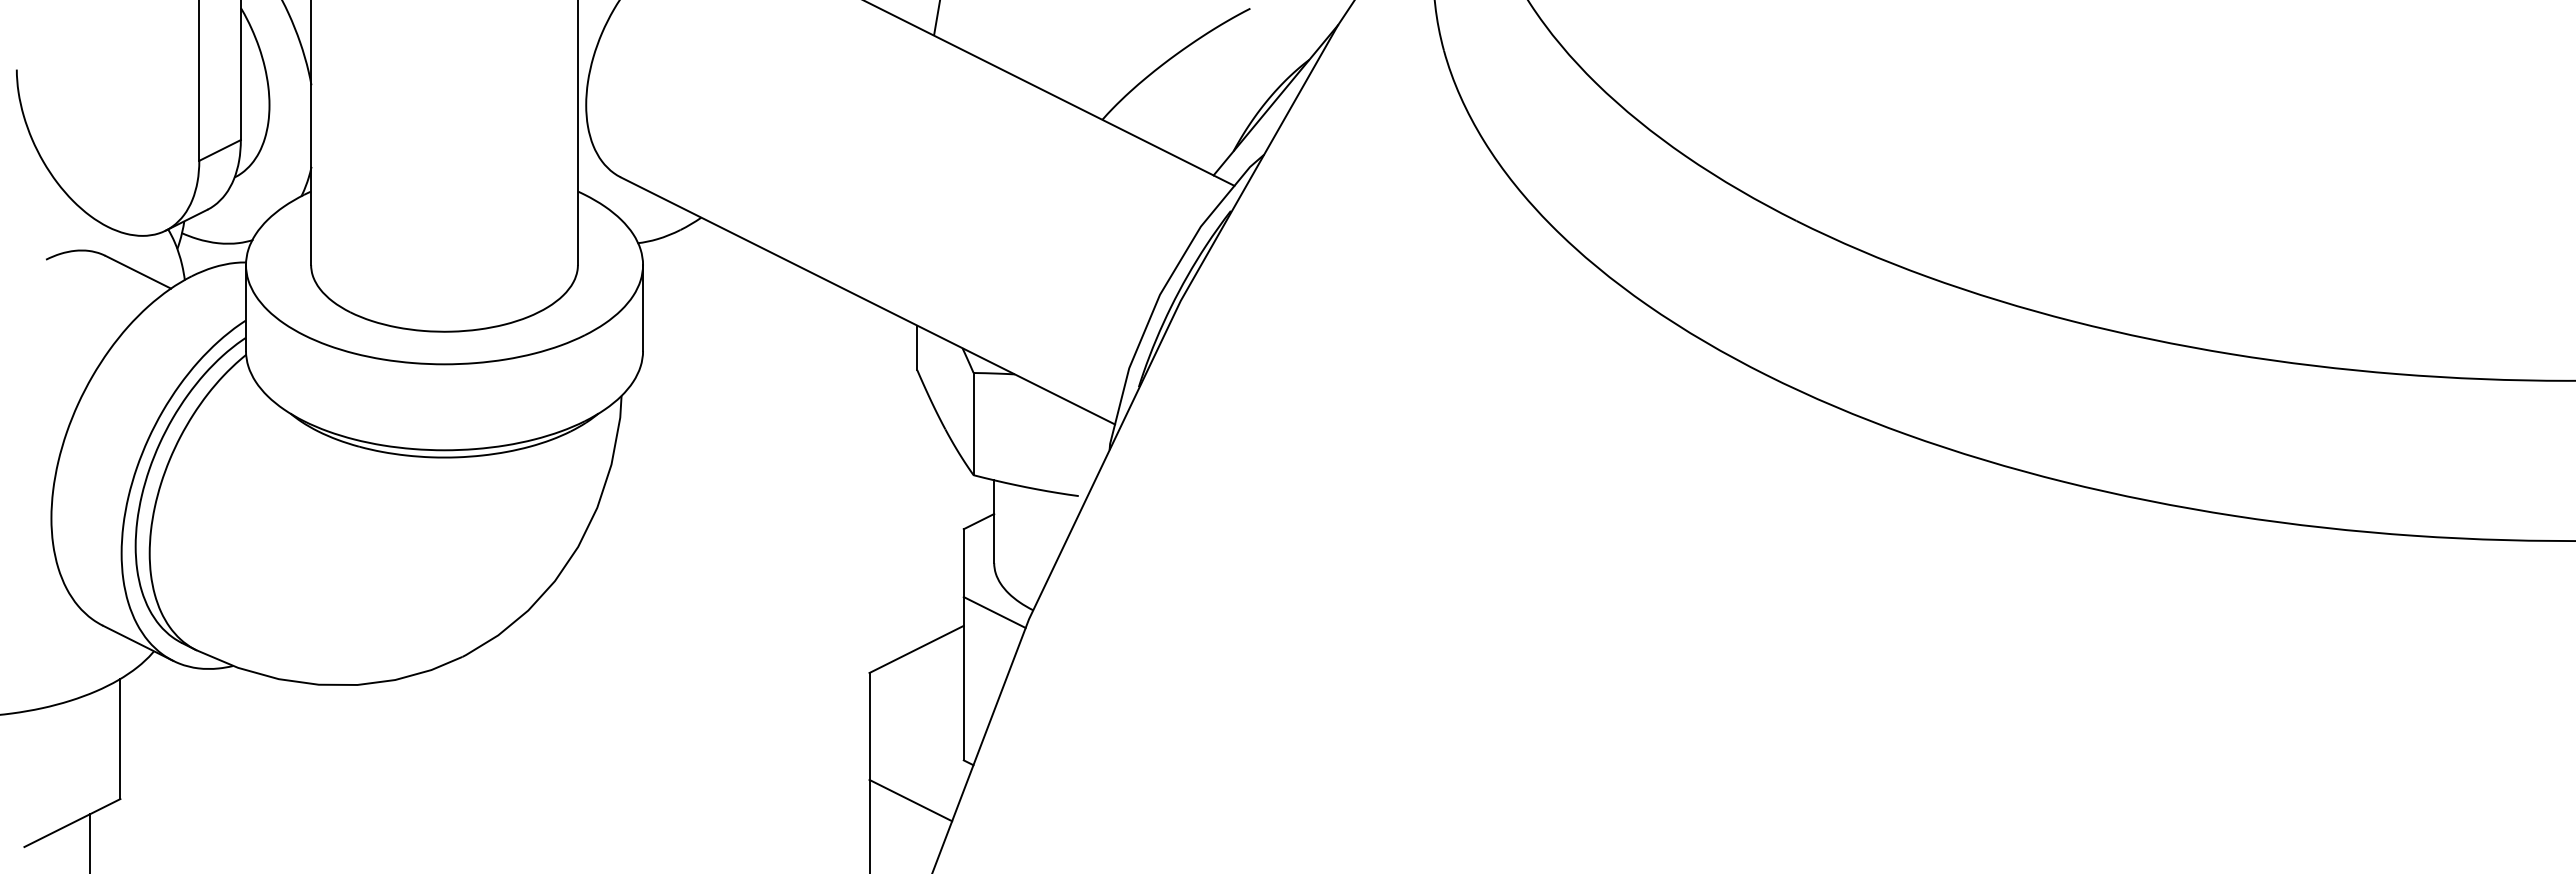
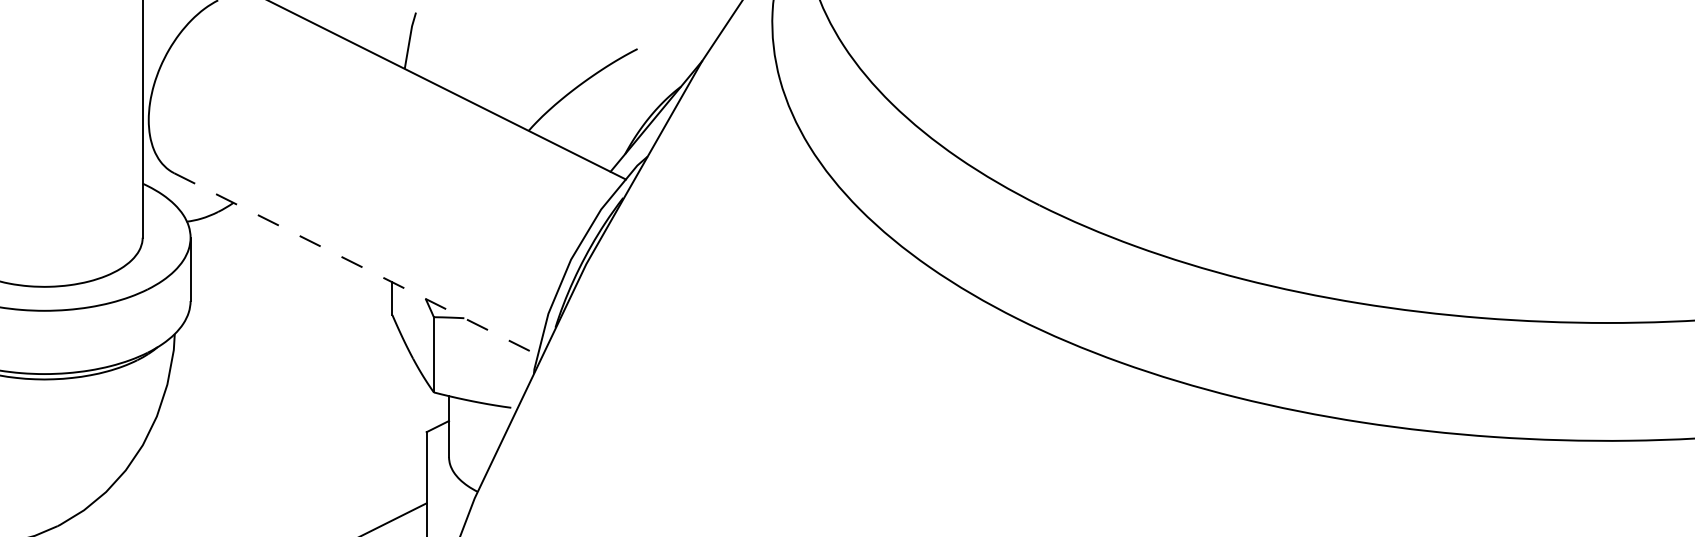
line: (868, 301) -> (356, 264), solid -> dashed
line: (994, 612) -> (449, 493), removed

